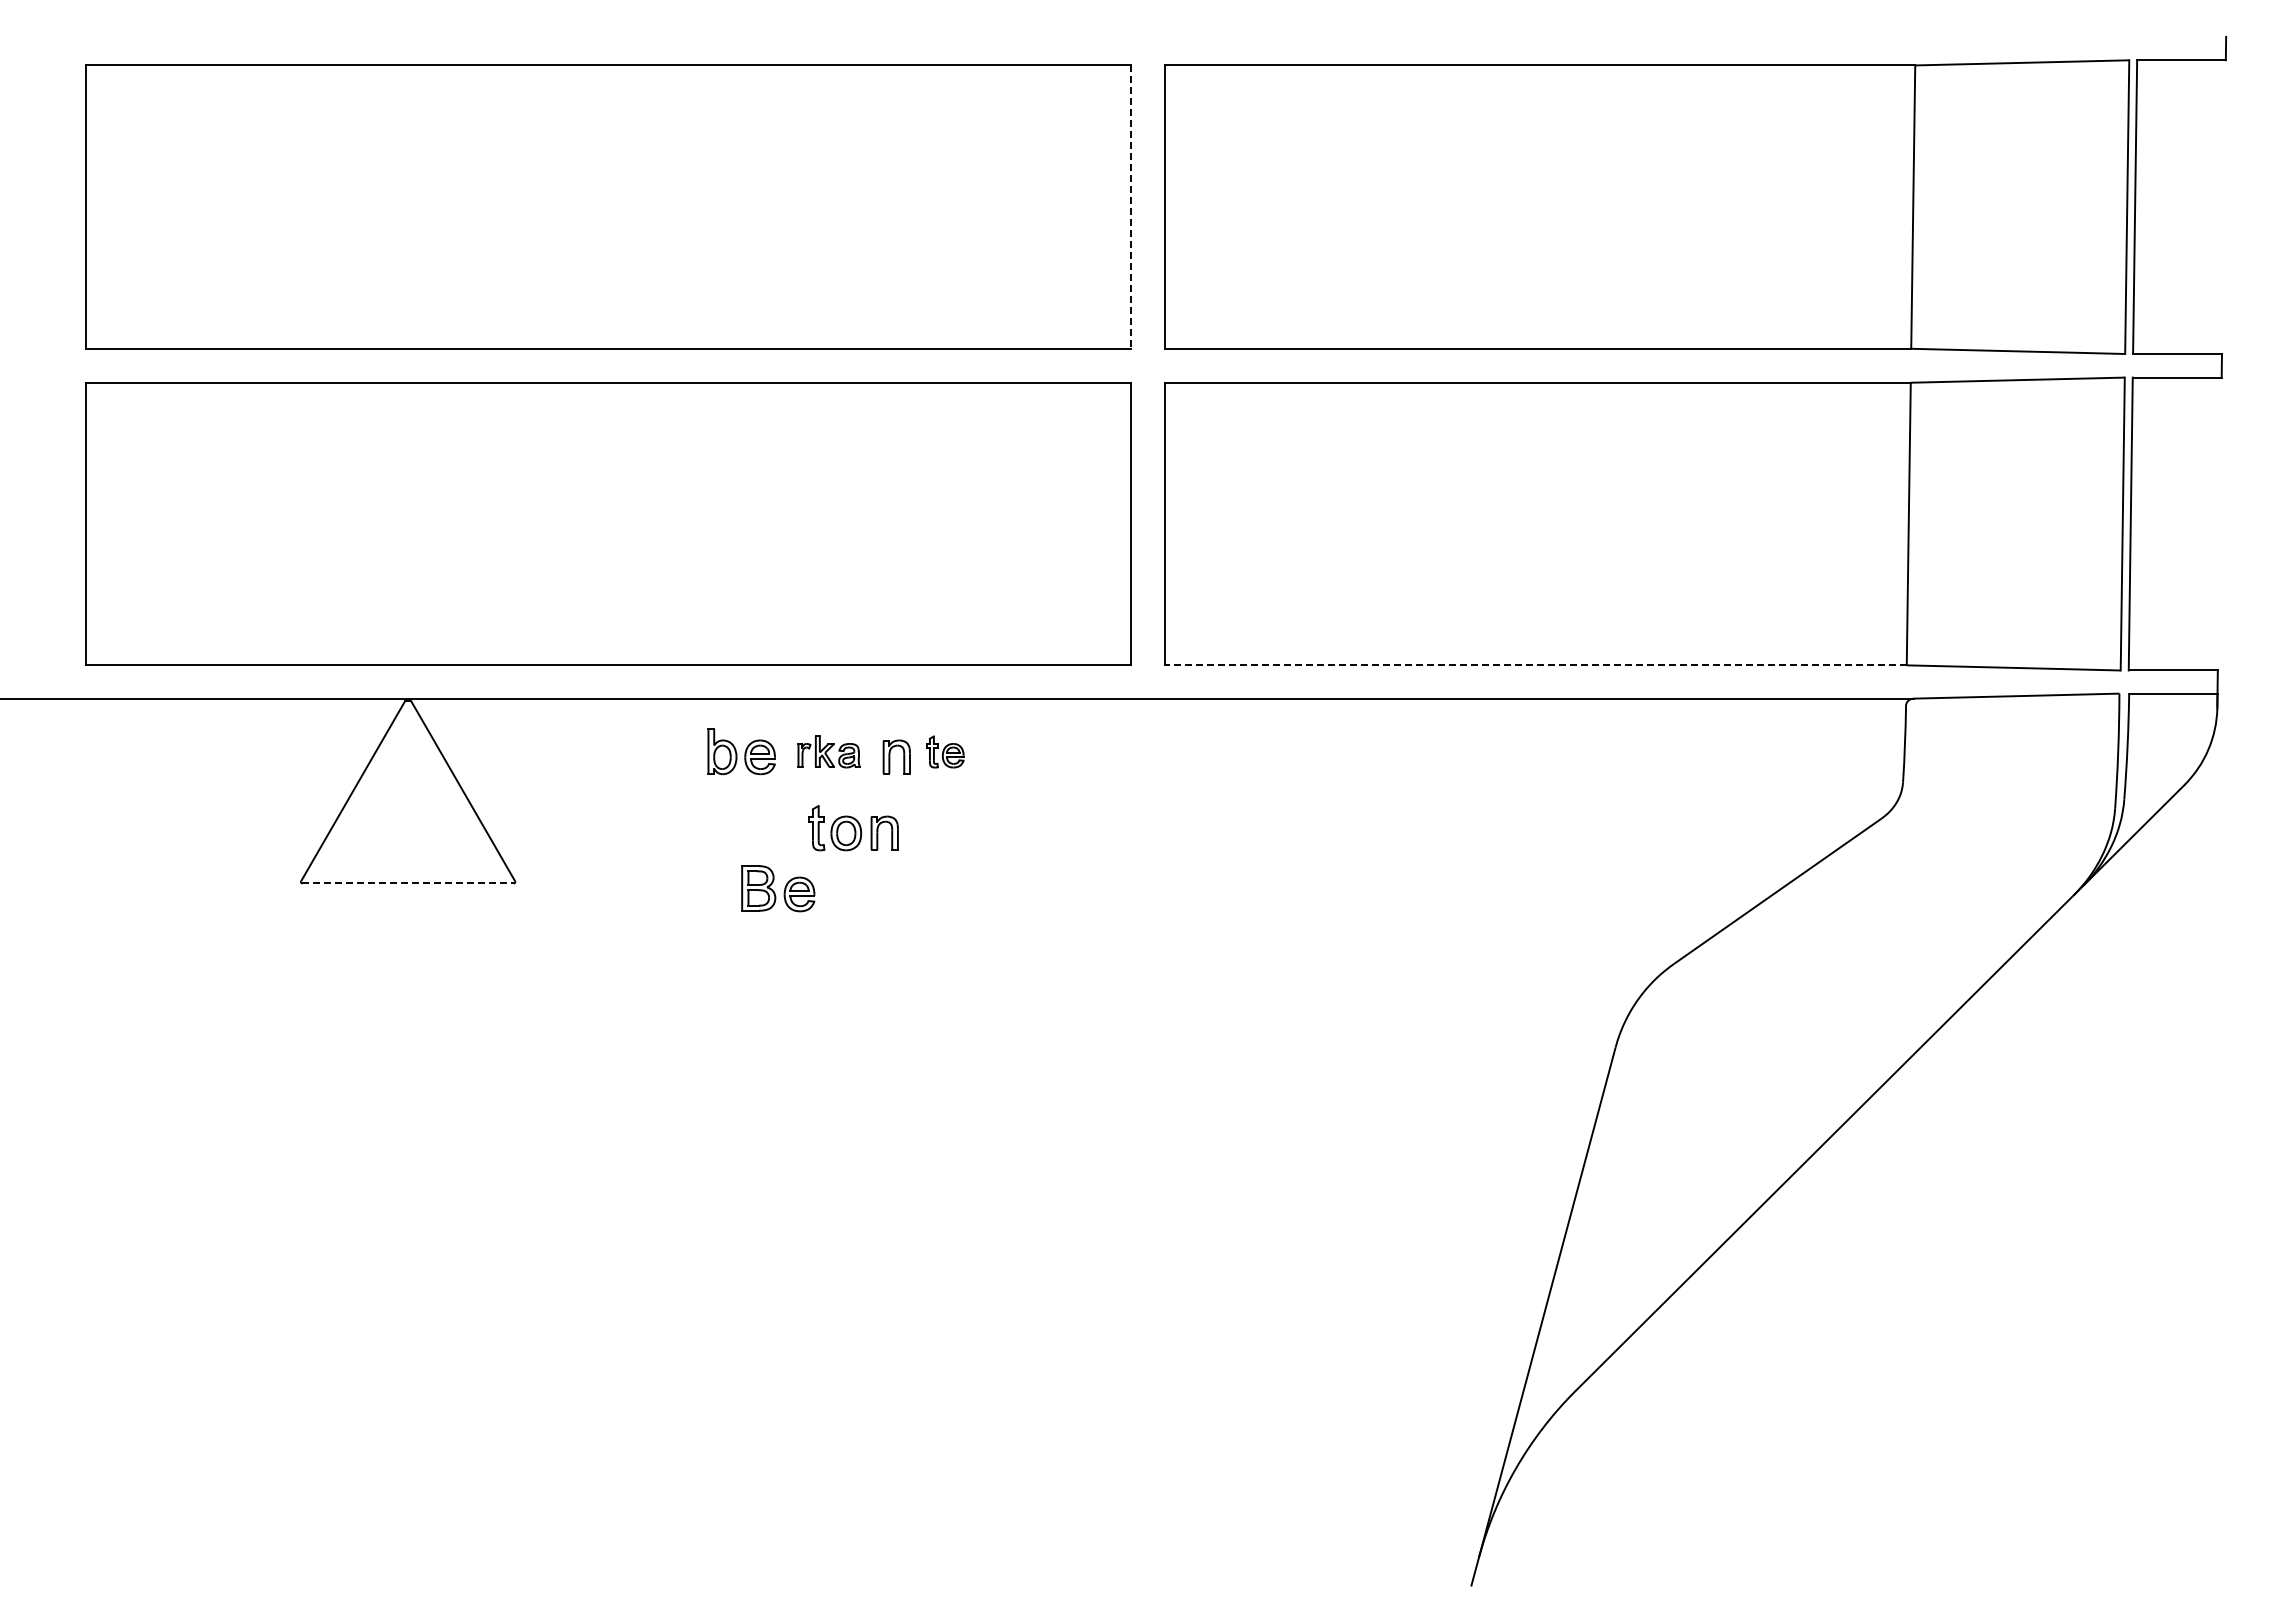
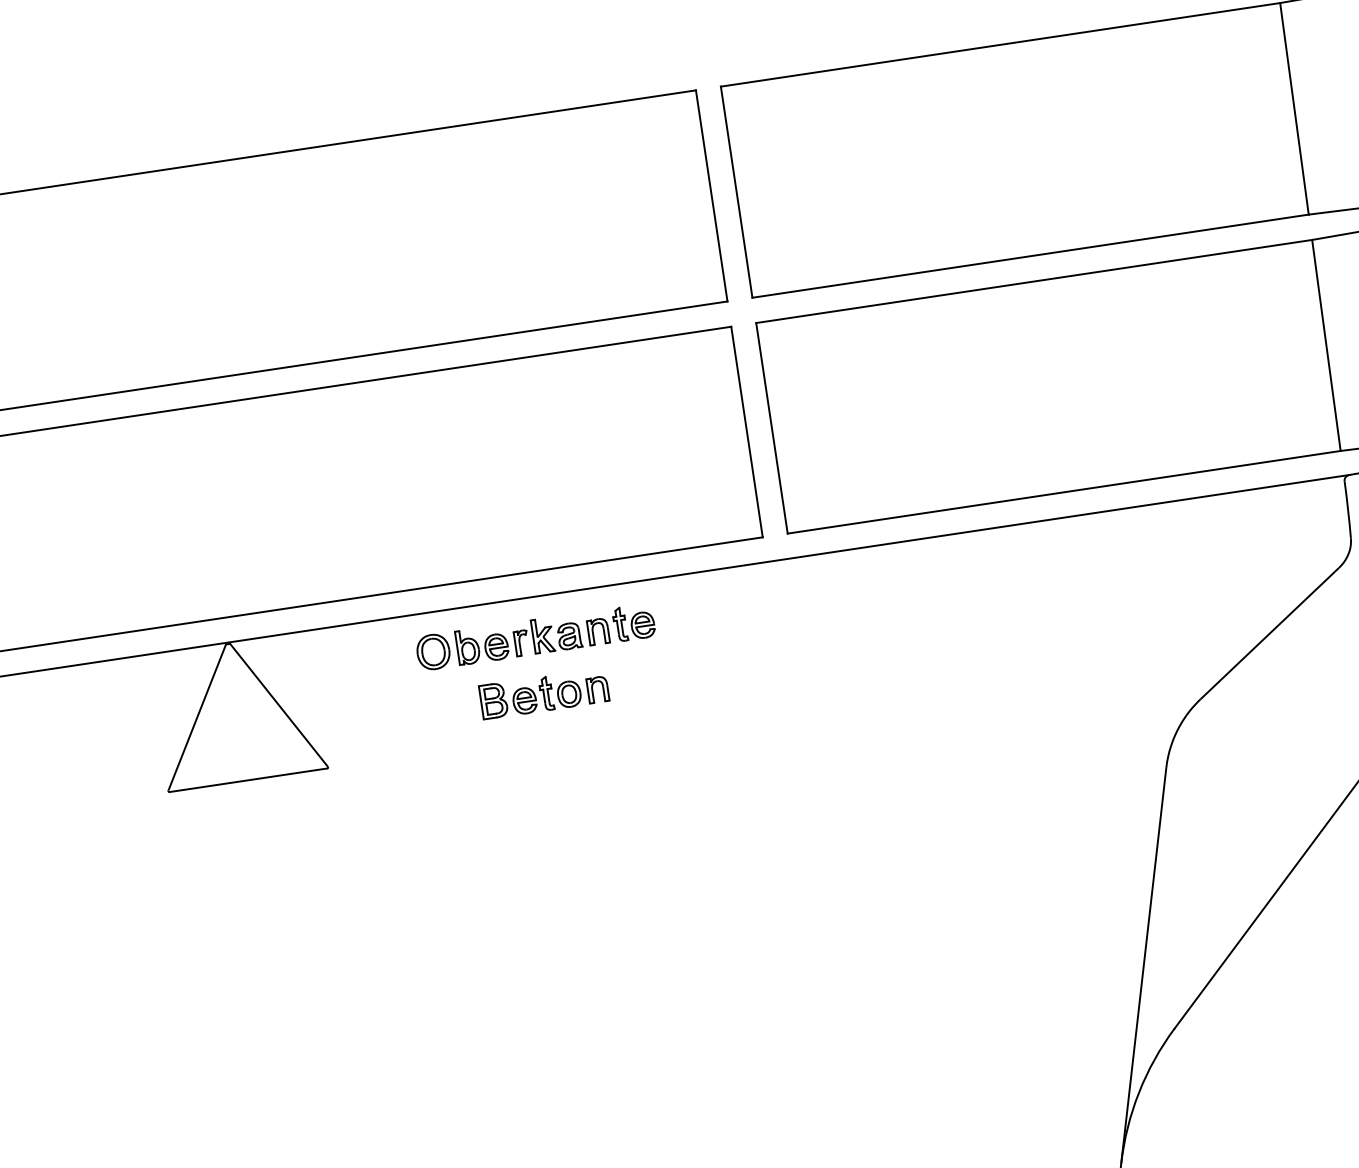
line: (1131, 207) -> (712, 196), dashed -> solid
line: (1535, 665) -> (1064, 492), dashed -> solid
part: (676, 751) -> (433, 652), added
part: (828, 751) -> (546, 635), size x1.43
part: (945, 751) -> (634, 622), size x1.43
line: (408, 883) -> (248, 780), dashed -> solid
part: (778, 888) -> (508, 698), moved

